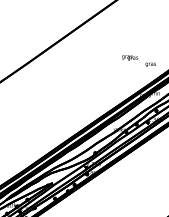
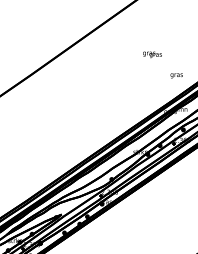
text: (130, 57) -> (152, 54), moved

